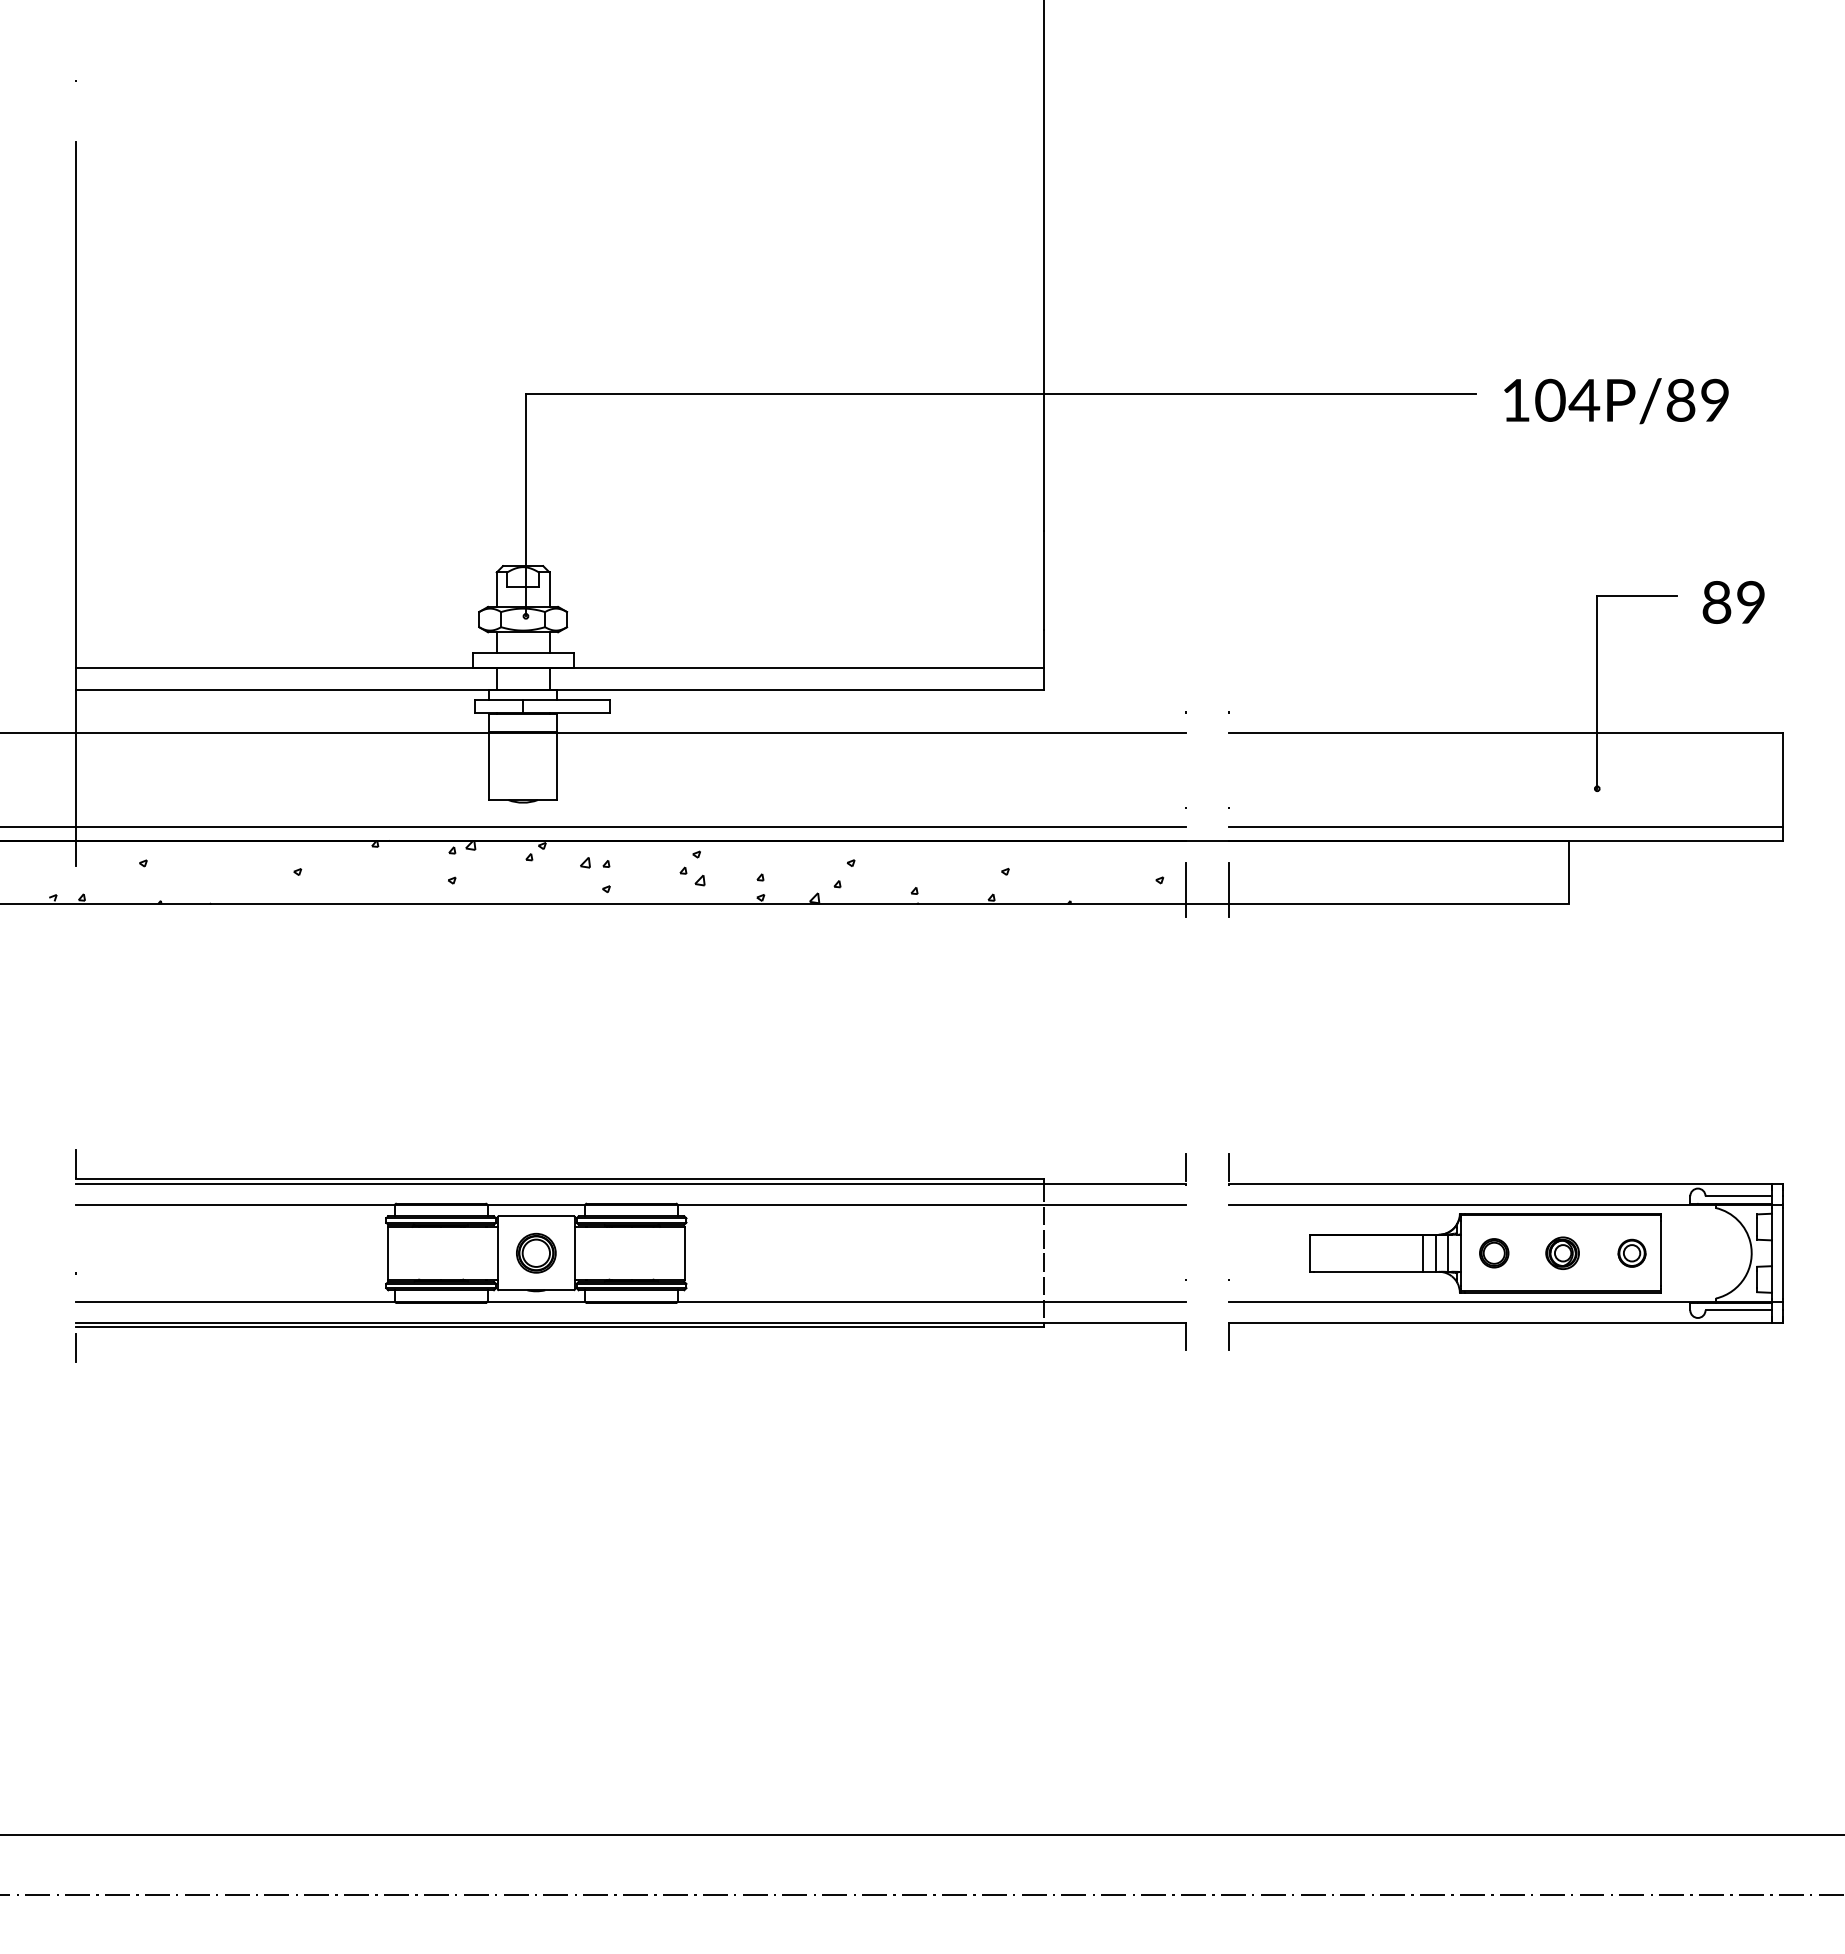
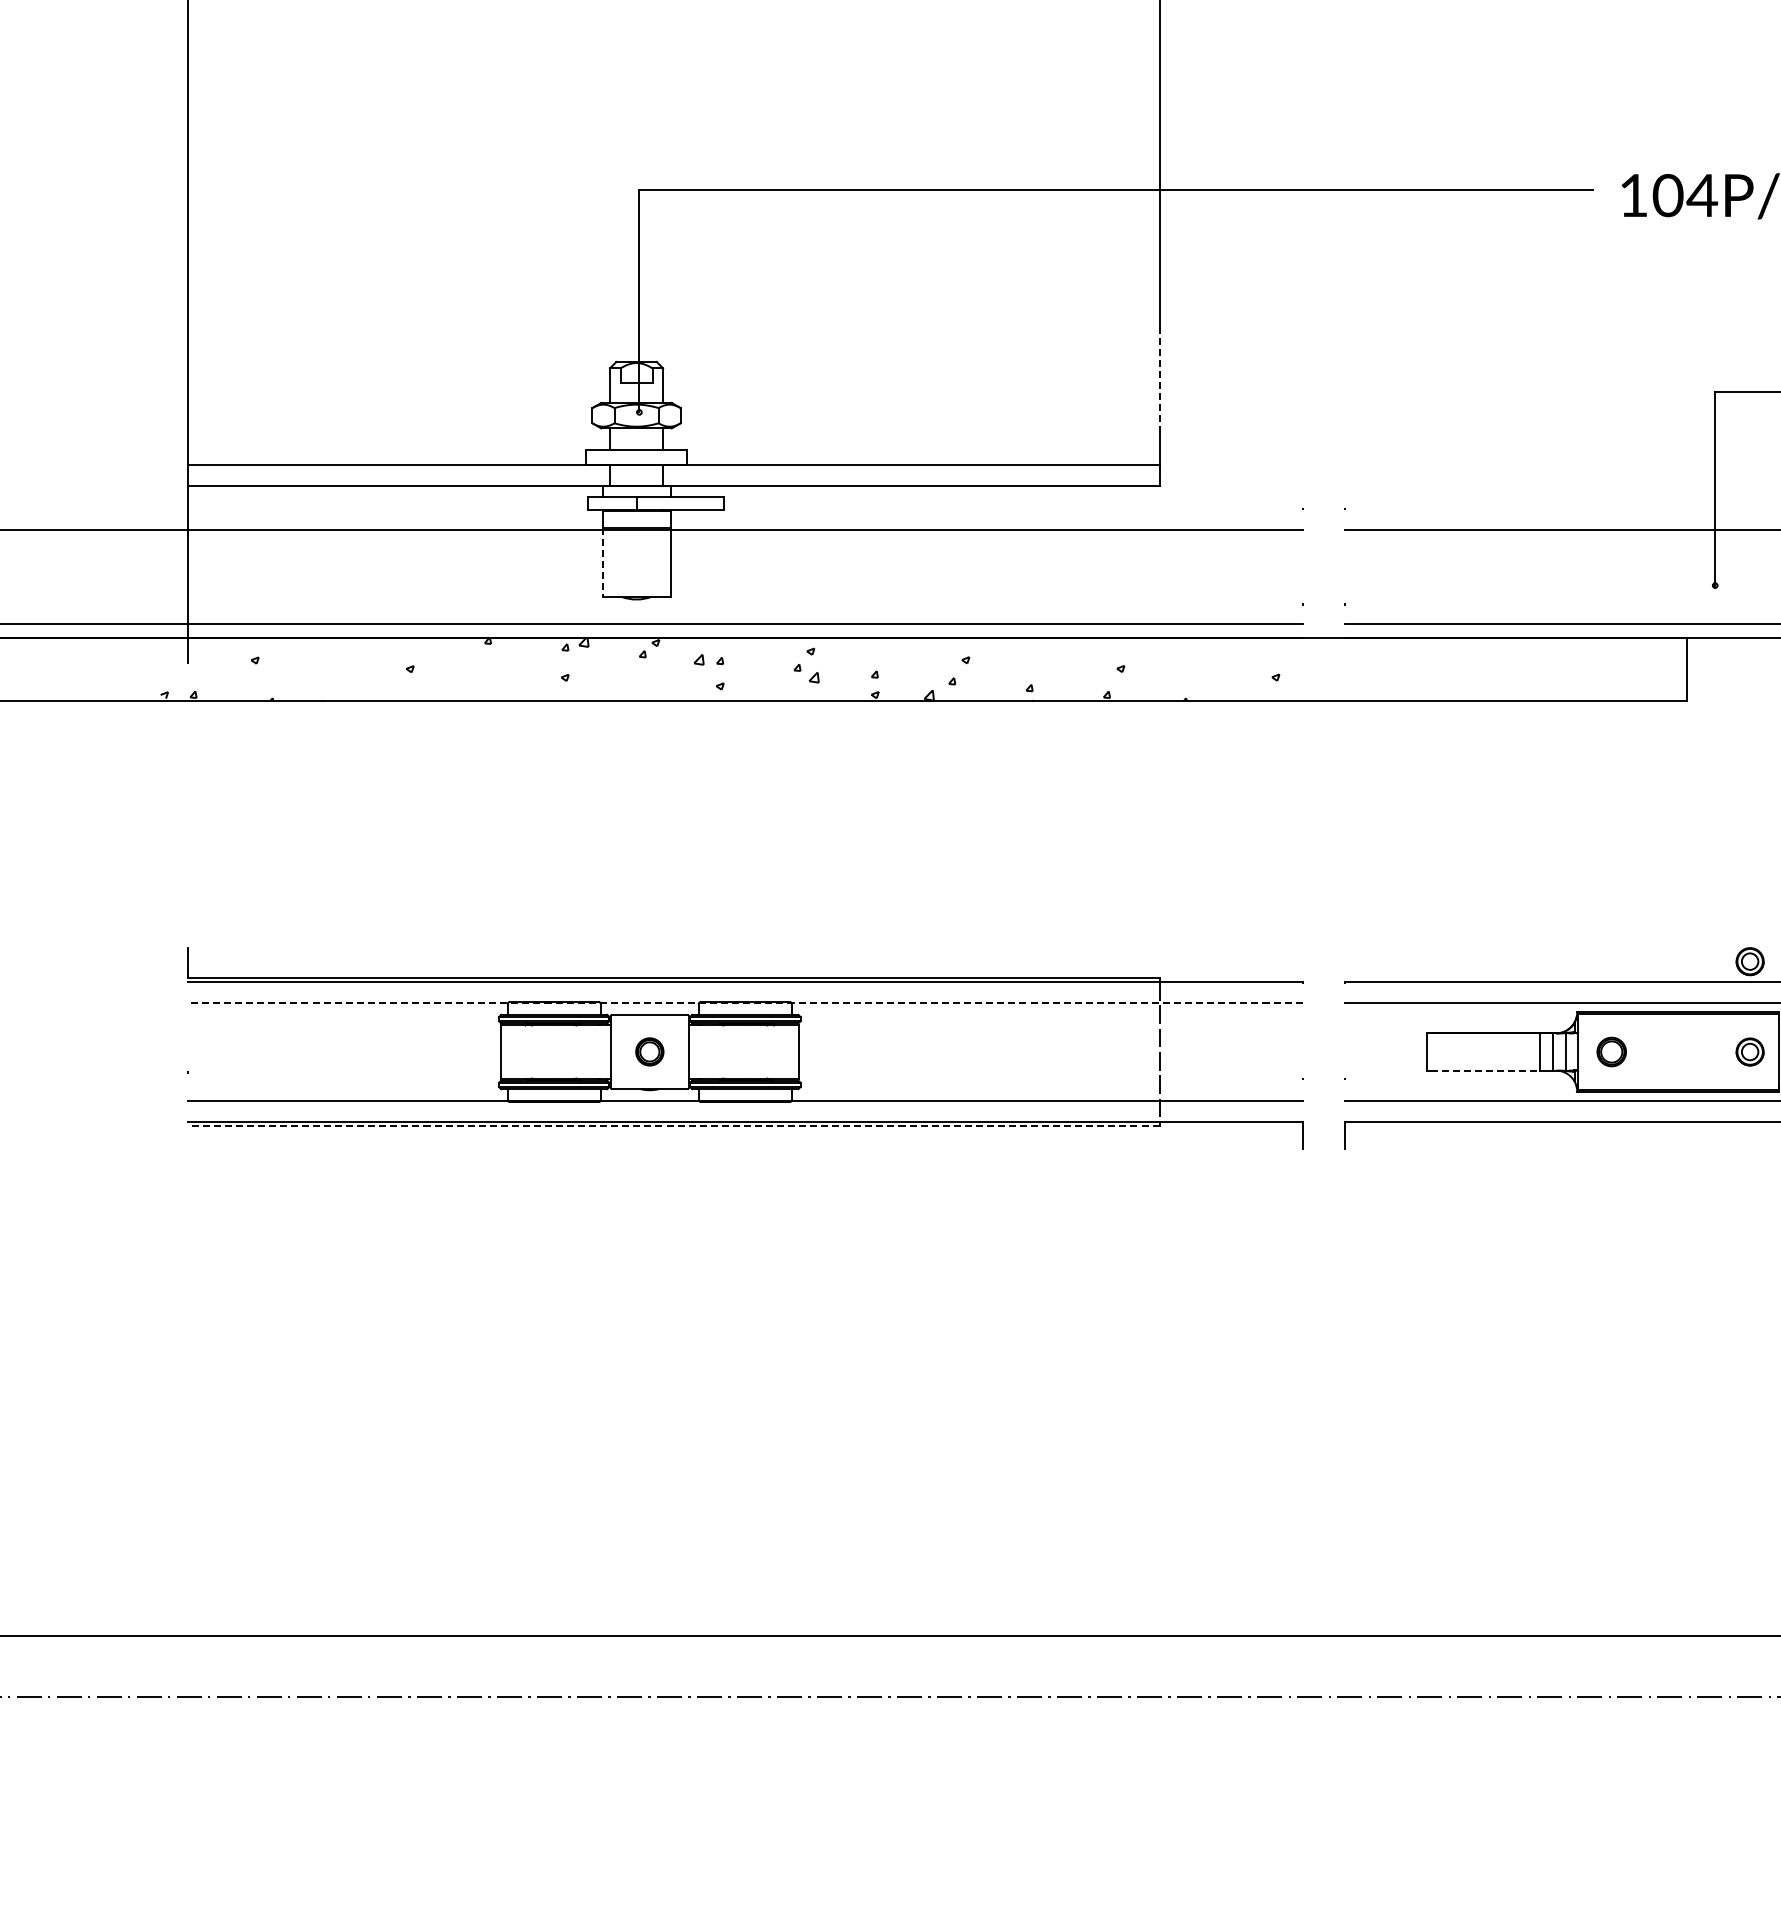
line: (1043, 580) -> (1159, 376), solid -> dashed
line: (489, 766) -> (602, 563), solid -> dashed
line: (1186, 889) -> (1302, 686), removed
line: (1228, 889) -> (1344, 686), removed
part: (1631, 1162) -> (1749, 960), added
line: (1186, 1167) -> (1302, 965), removed
line: (1228, 1167) -> (1344, 965), removed
line: (630, 1204) -> (744, 1003), solid -> dashed
part: (536, 1252) -> (649, 1051), size x0.7
part: (1562, 1252) -> (1680, 1051), removed
line: (1369, 1271) -> (1486, 1070), solid -> dashed
line: (560, 1327) -> (674, 1126), solid -> dashed
line: (76, 1347) -> (188, 1146), removed

